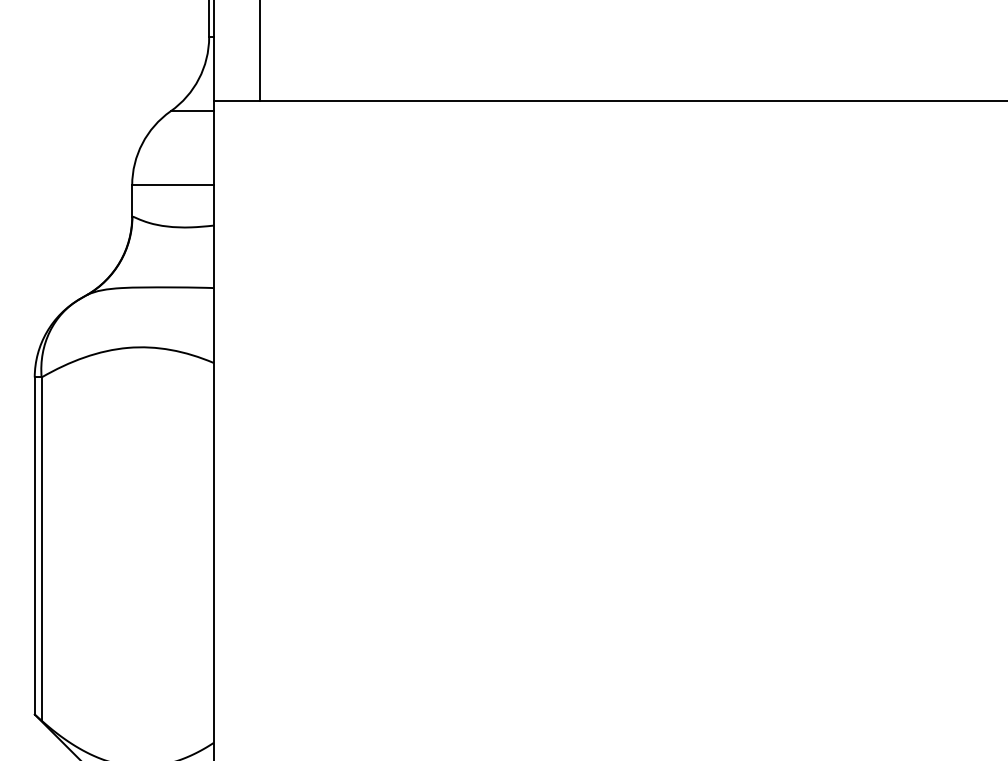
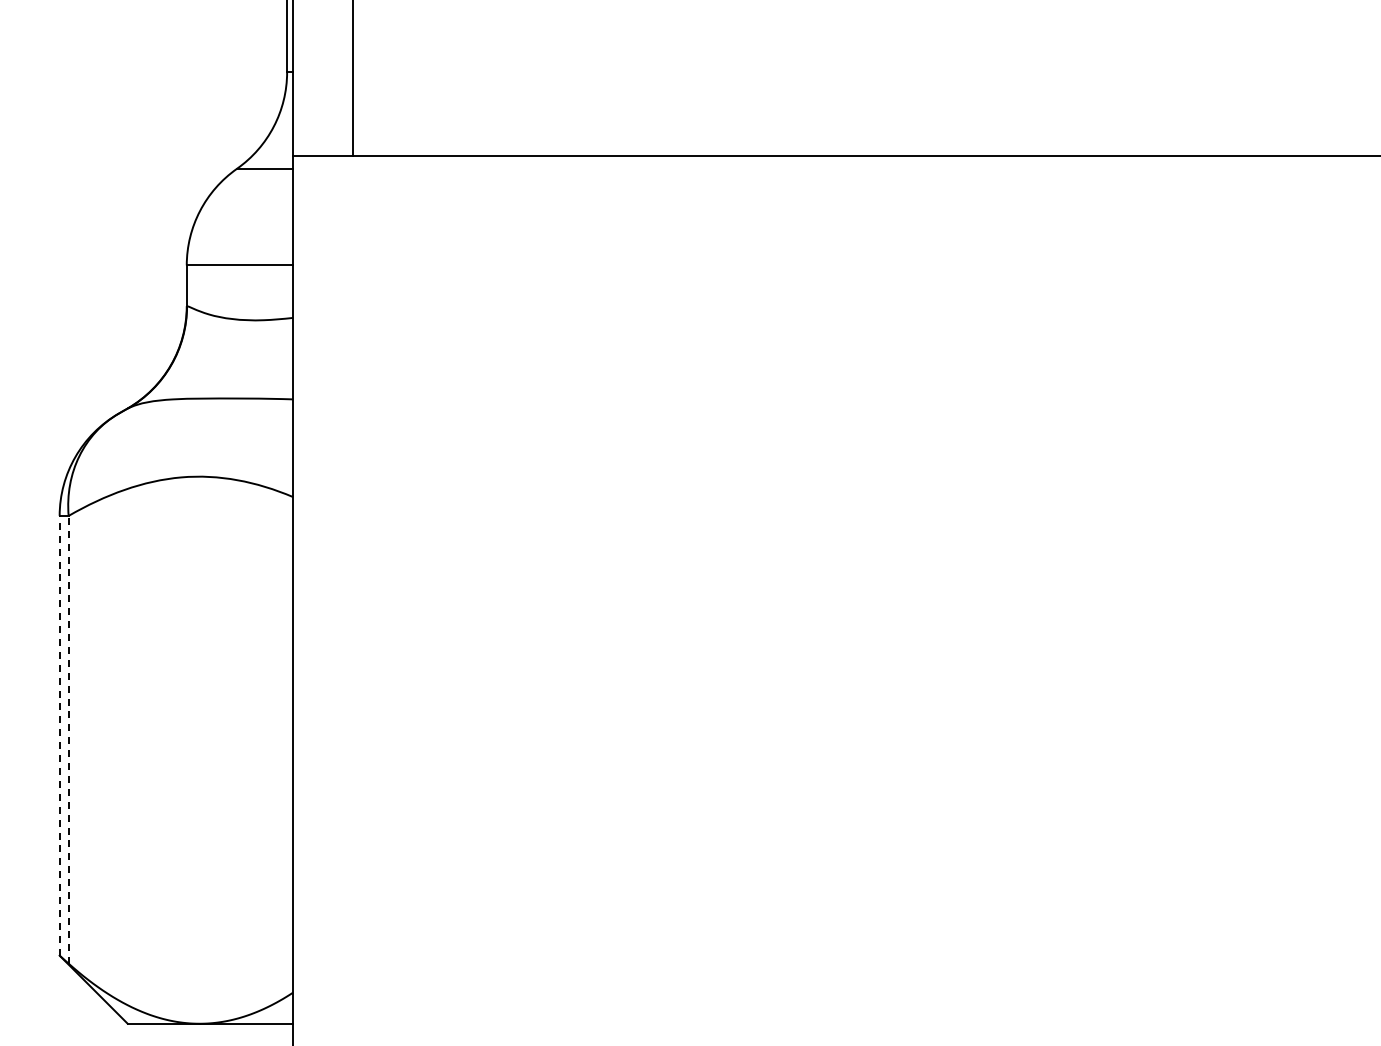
line: (34, 545) -> (59, 735), solid -> dashed
line: (41, 548) -> (68, 739), solid -> dashed

